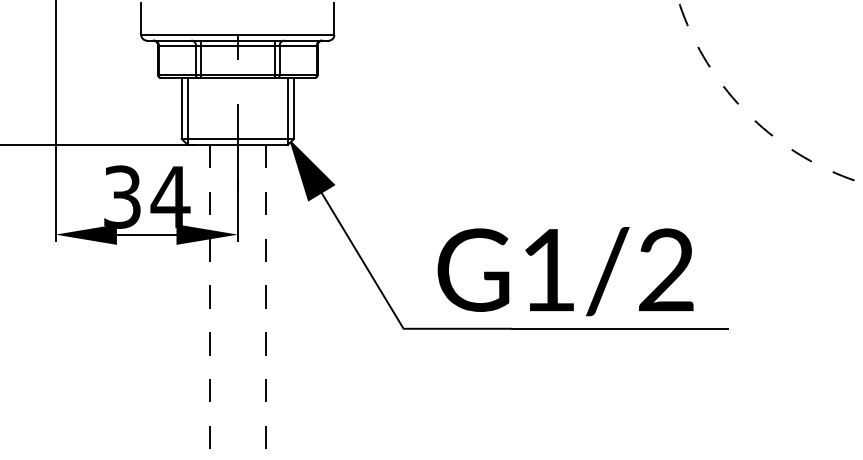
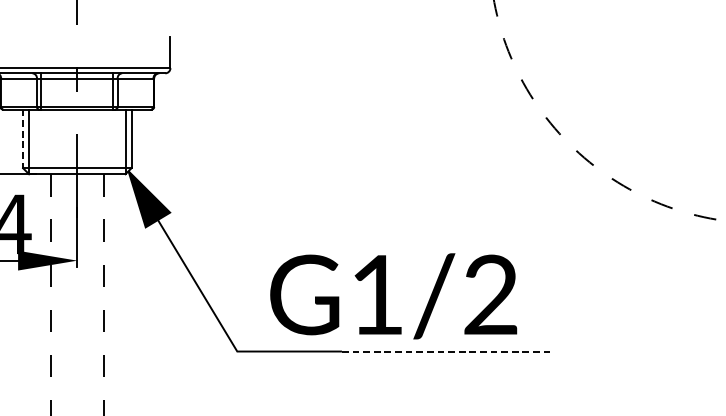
line: (181, 108) -> (22, 138), solid -> dashed
line: (619, 328) -> (445, 351), solid -> dashed

